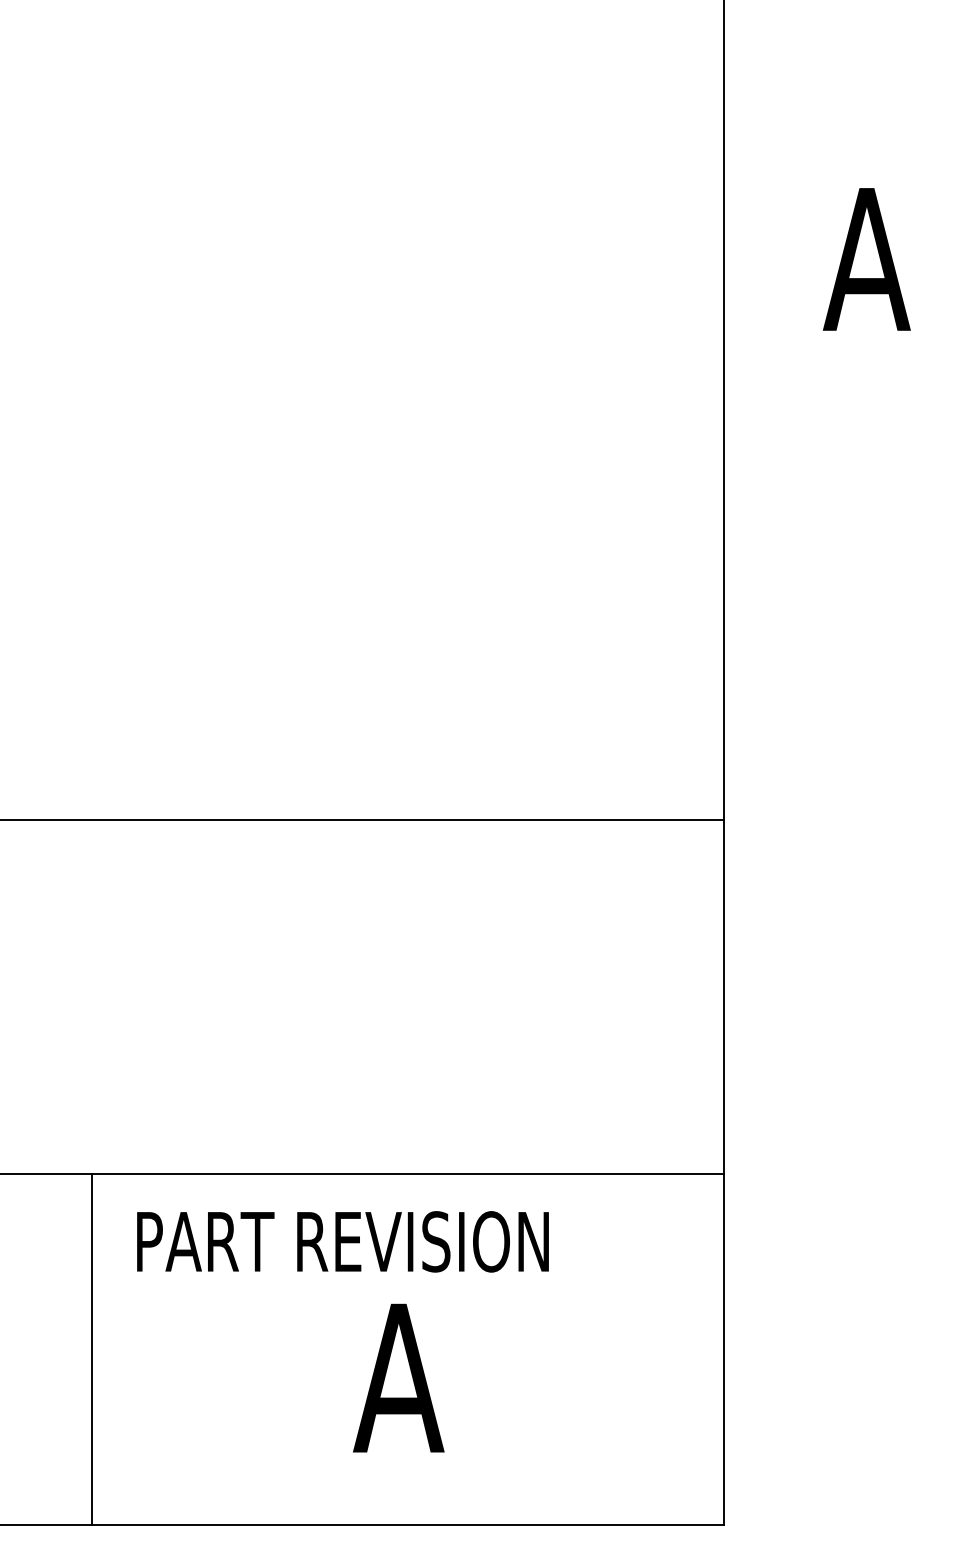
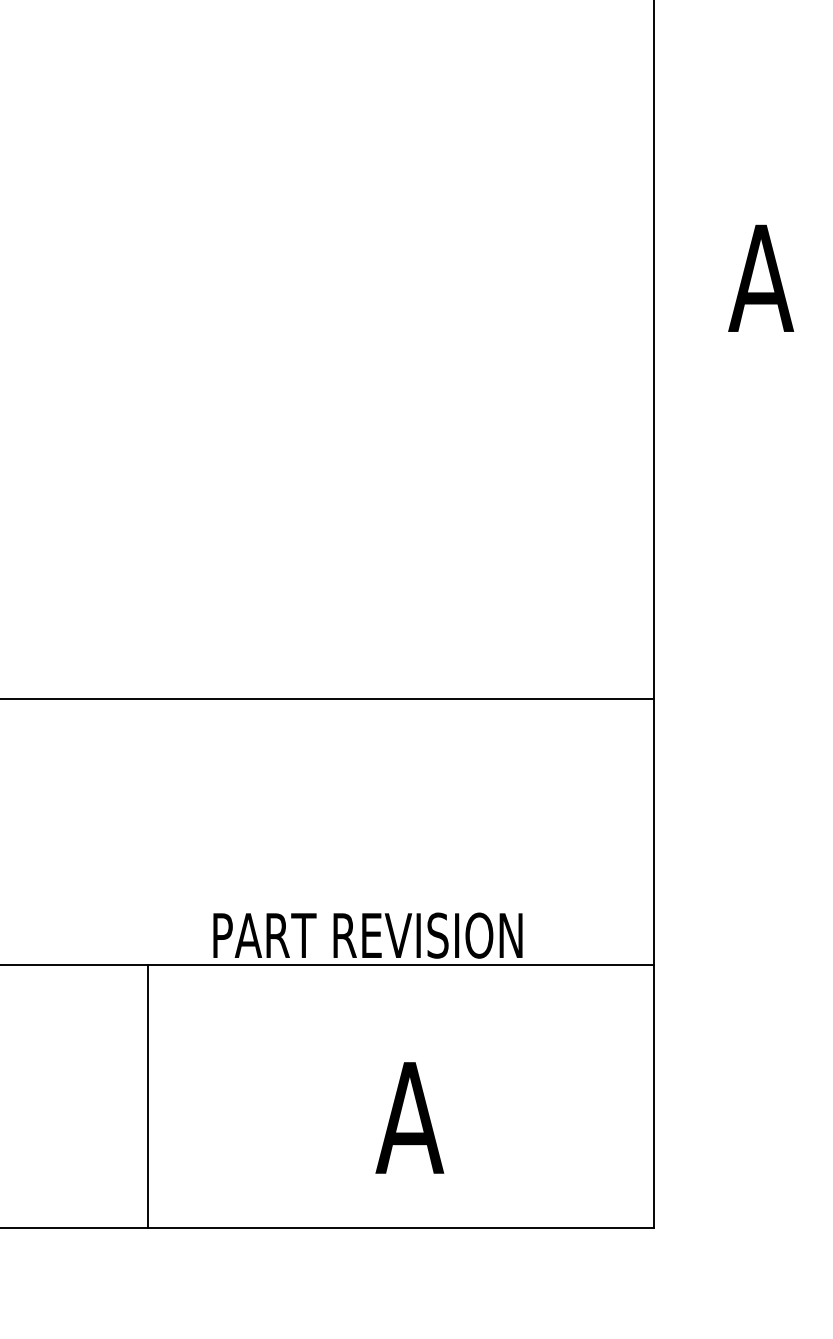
text: (342, 1241) -> (367, 935), moved
line: (91, 1349) -> (148, 1096), moved

